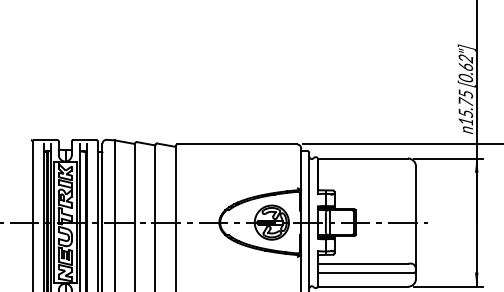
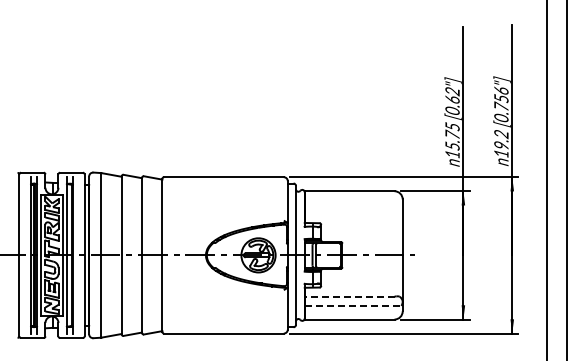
line: (362, 263) -> (349, 296), solid -> dashed
line: (366, 272) -> (353, 305), solid -> dashed

